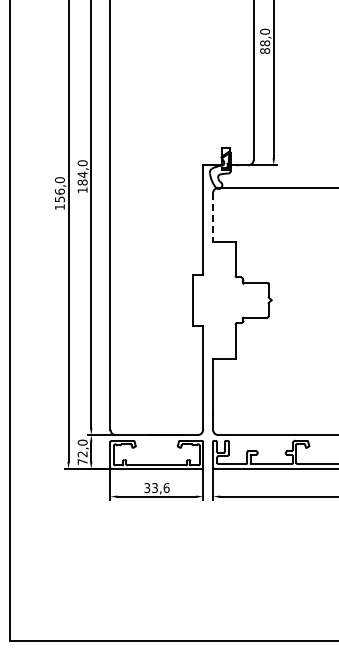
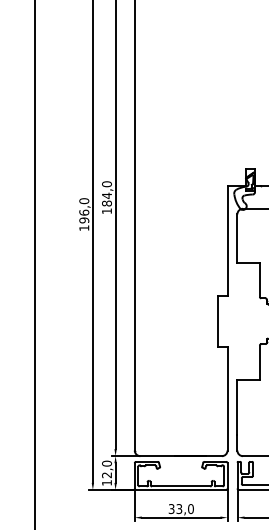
text: (59, 199) -> (83, 220), 156,0 -> 196,0
line: (213, 218) -> (237, 239), dashed -> solid
text: (82, 461) -> (106, 482), 72,0 -> 12,0
text: (166, 487) -> (190, 508), 33,6 -> 33,0

